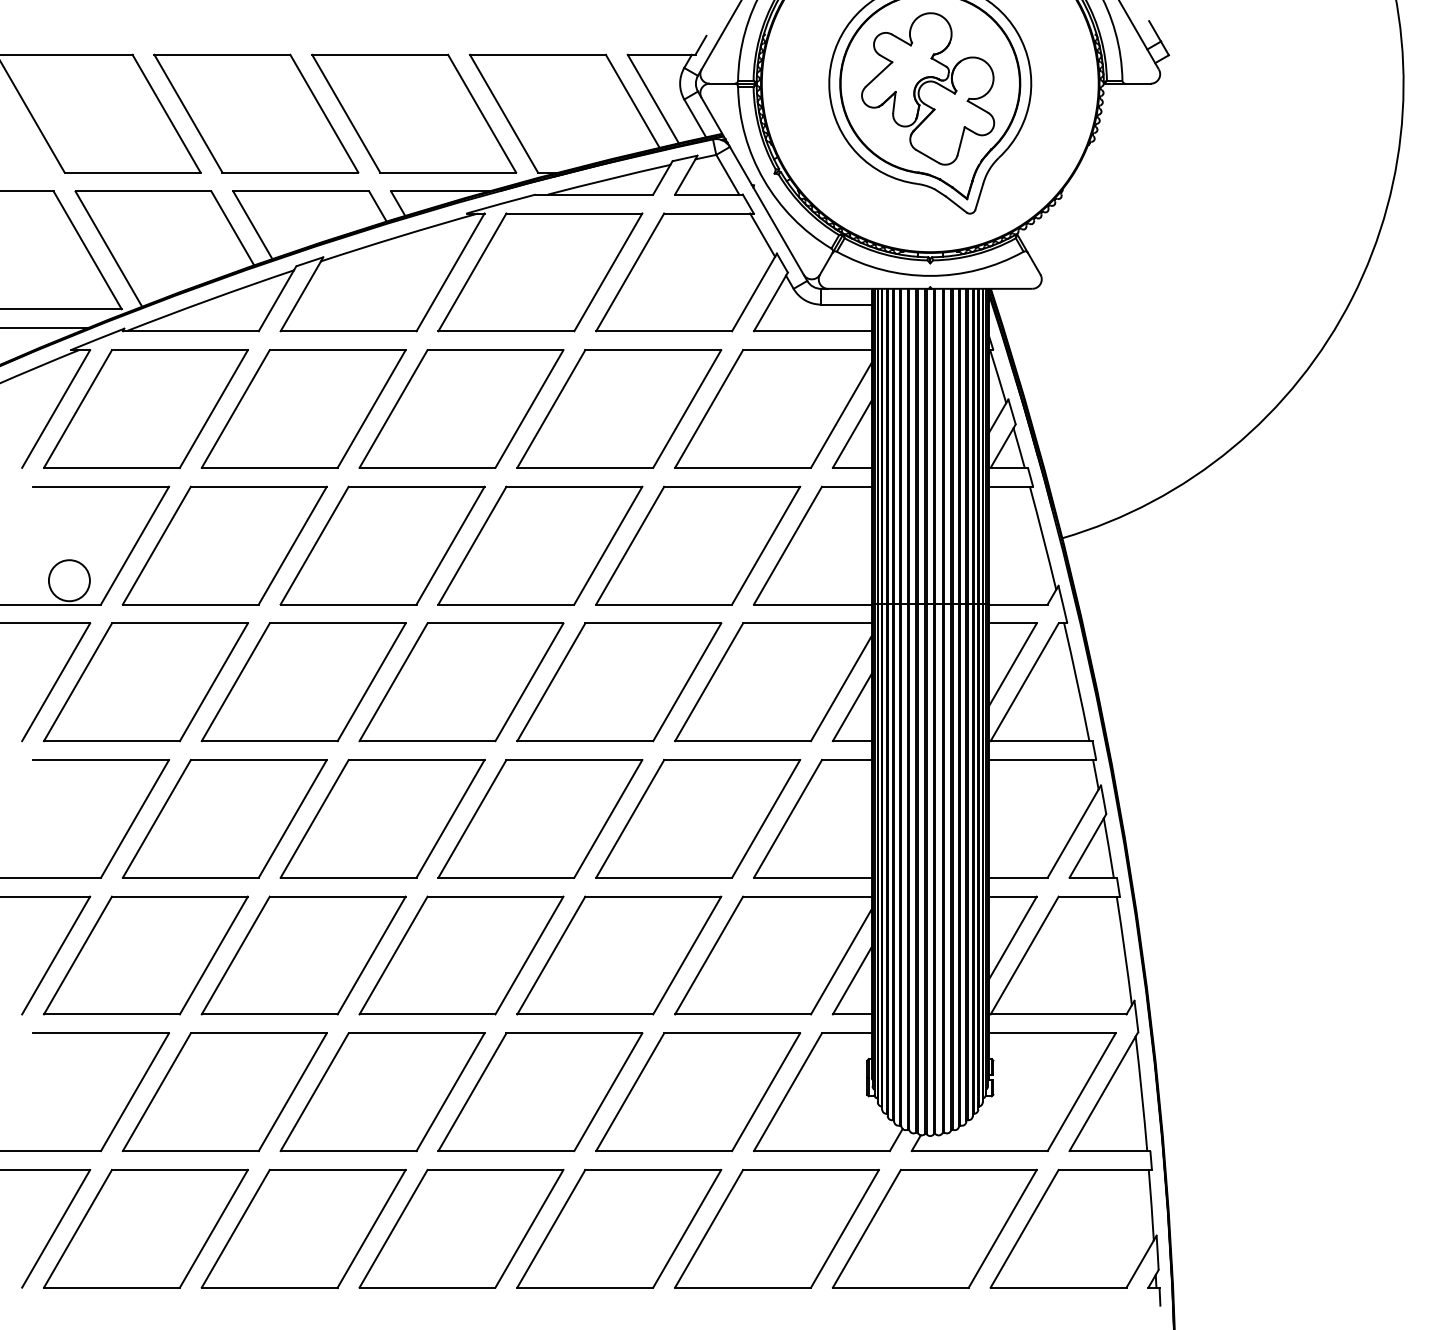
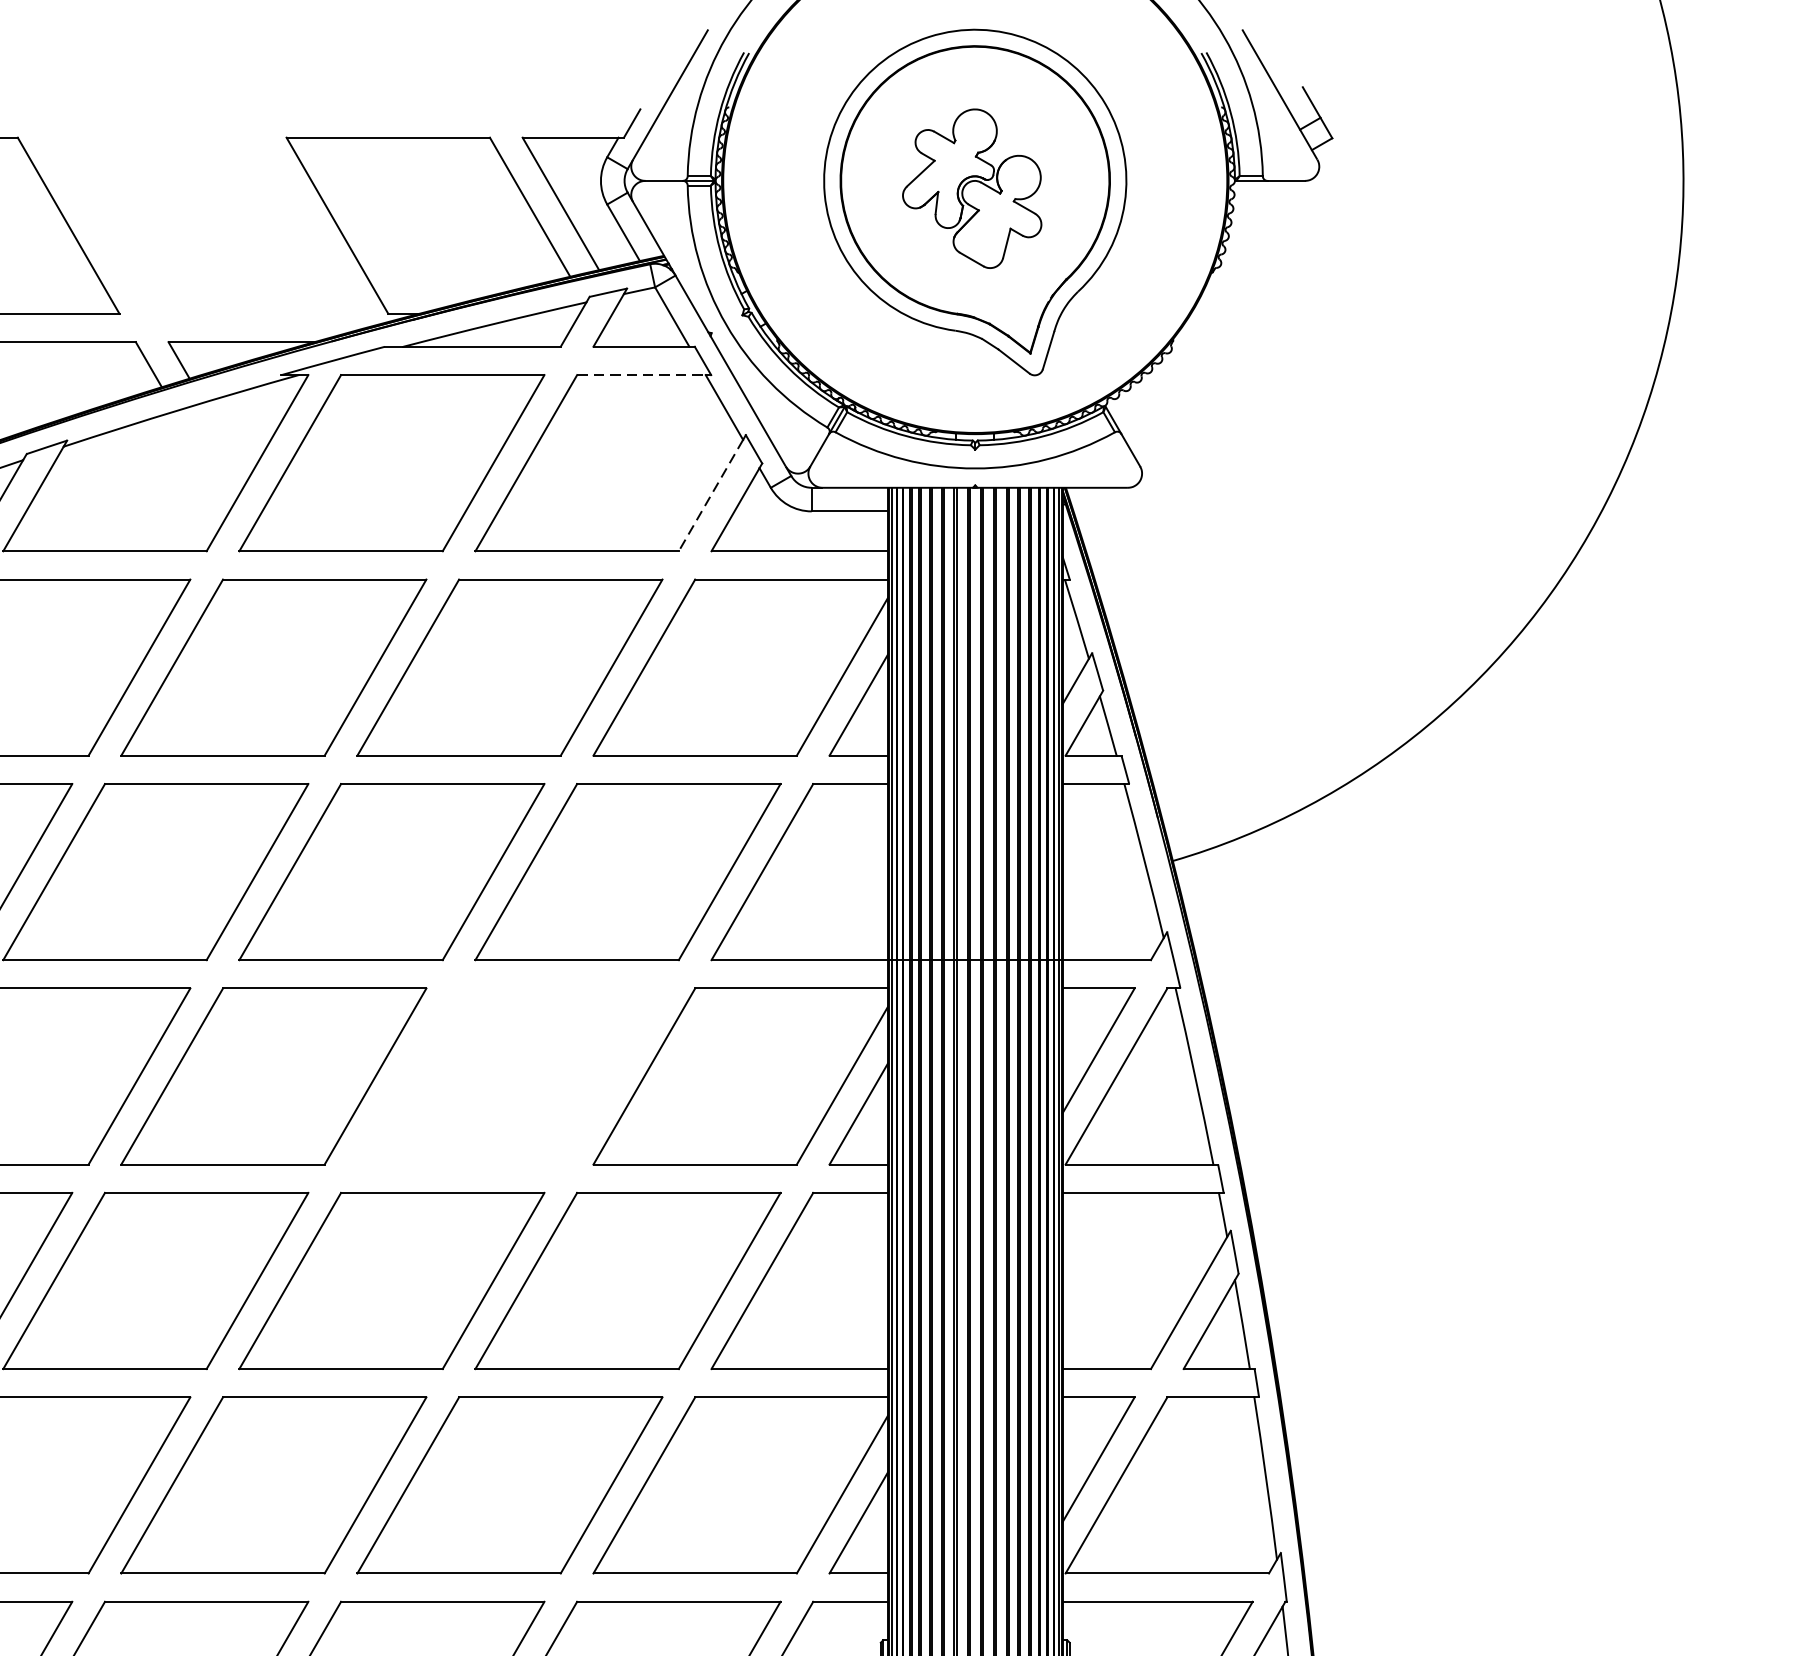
part: (928, 88) -> (972, 188), size x0.7
part: (414, 113) -> (203, 225), removed
line: (707, 213) -> (641, 375), solid -> dashed
line: (753, 294) -> (710, 496), solid -> dashed
part: (619, 682) -> (510, 1076), removed

